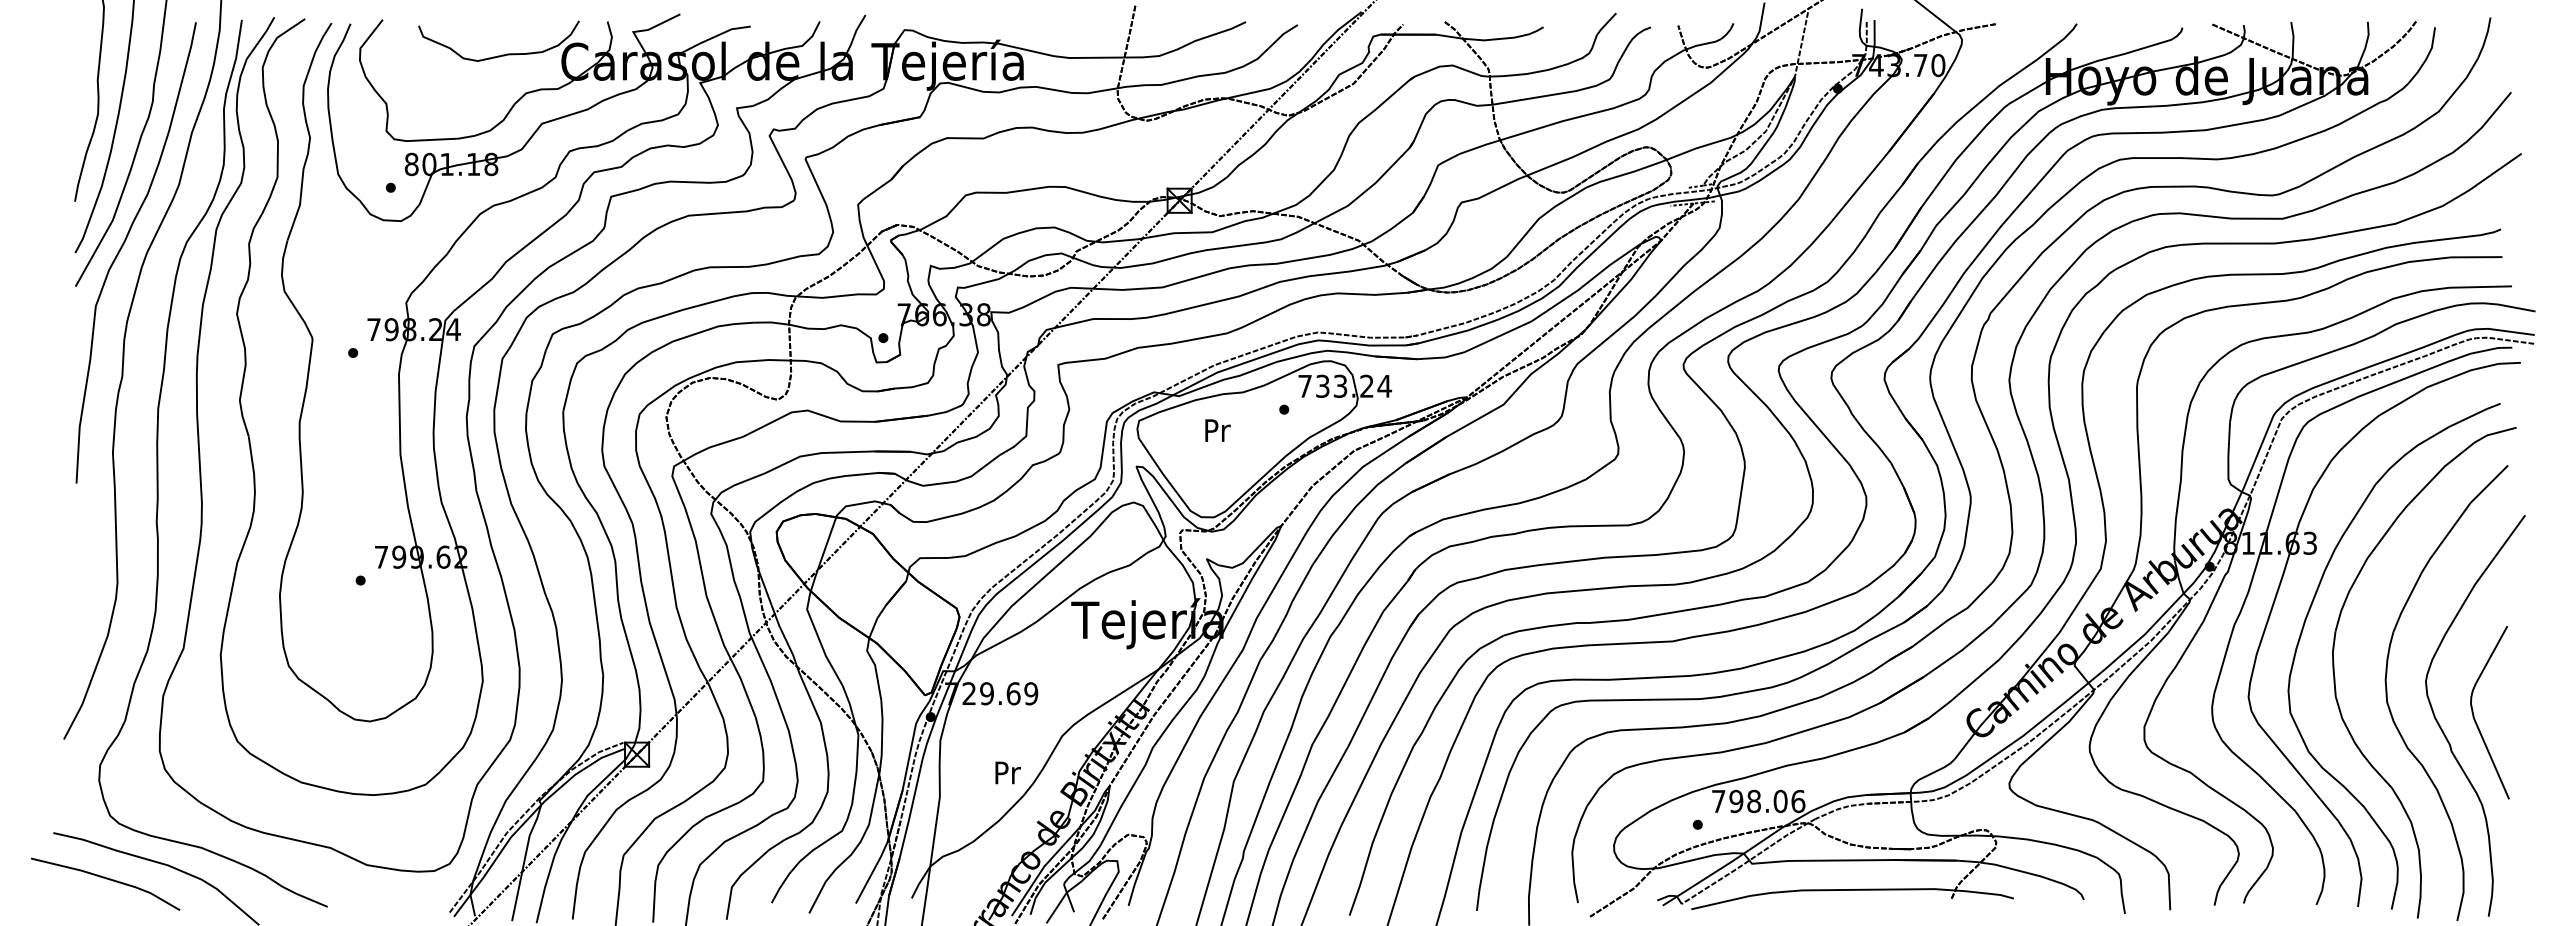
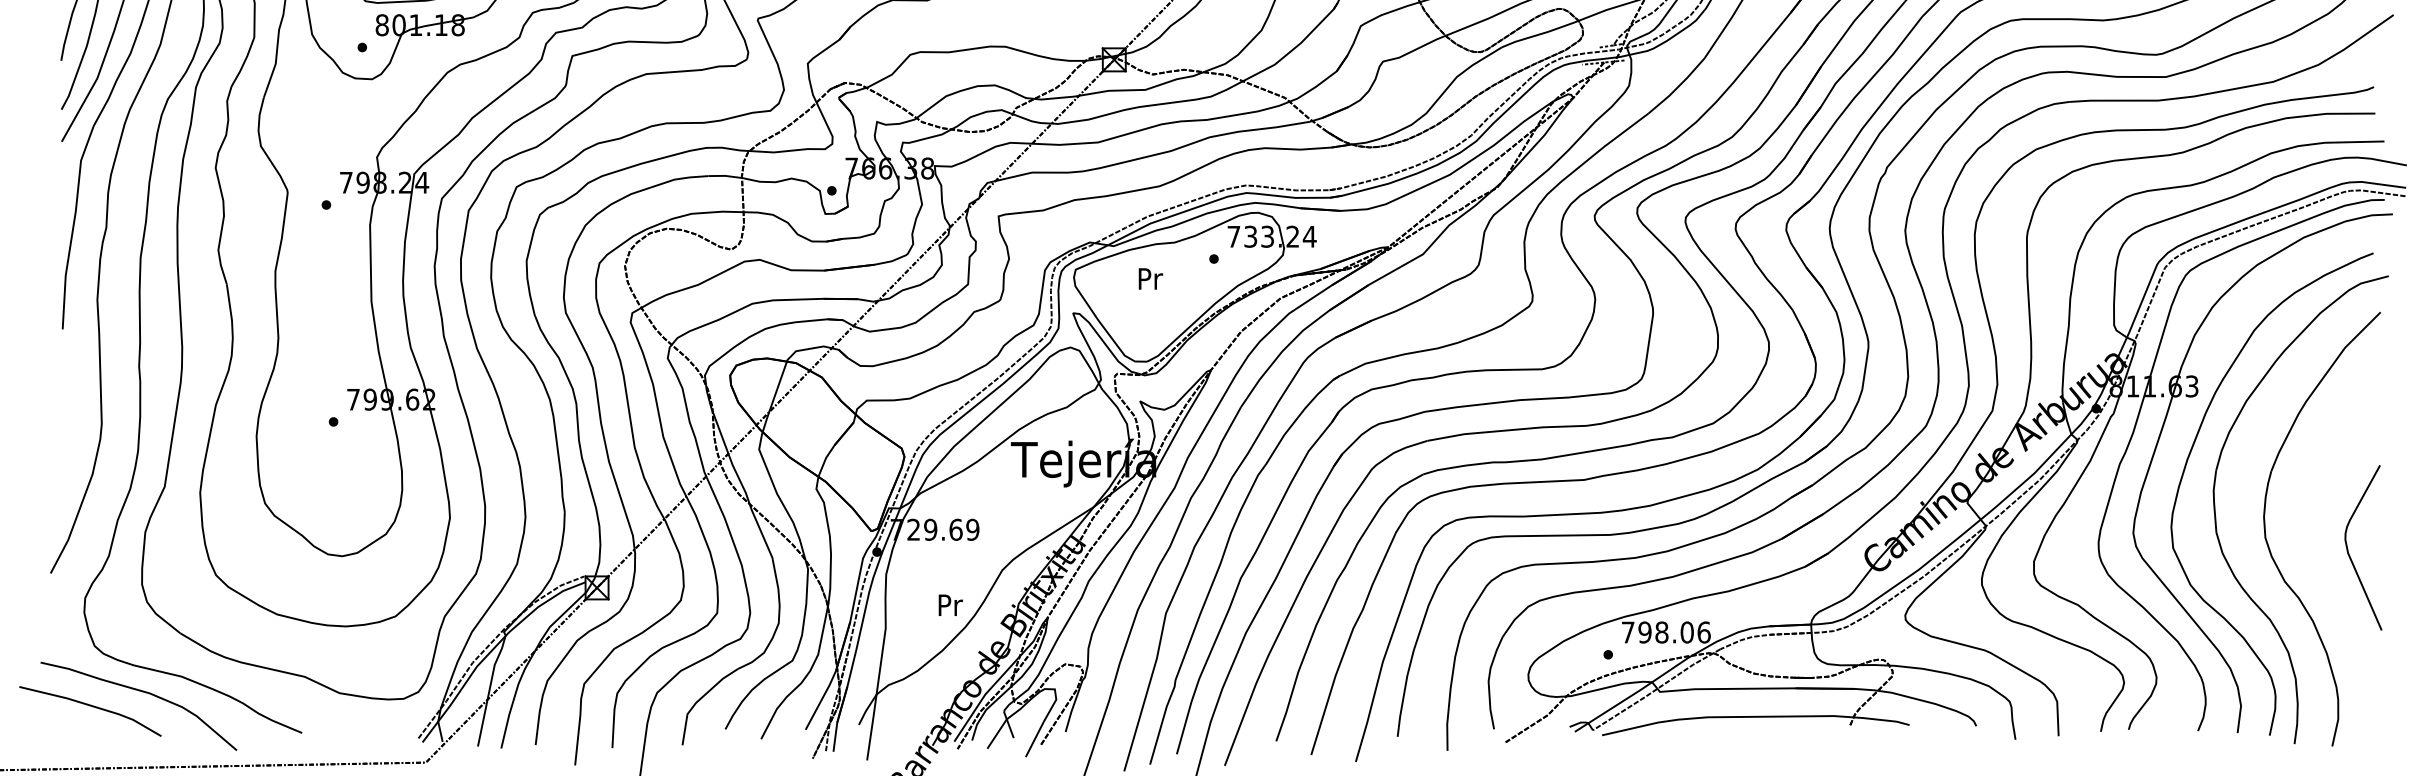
curve: (2443, 730) -> (2319, 564), removed

